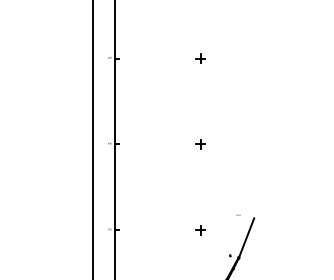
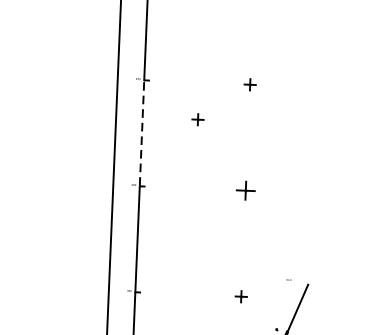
part: (159, 88) -> (197, 119), added
line: (114, 101) -> (141, 133), solid -> dashed
part: (200, 144) -> (245, 190), size x1.6

